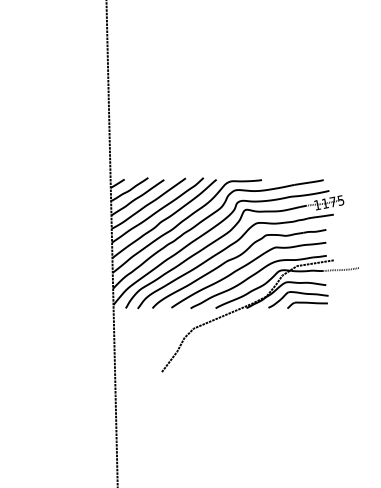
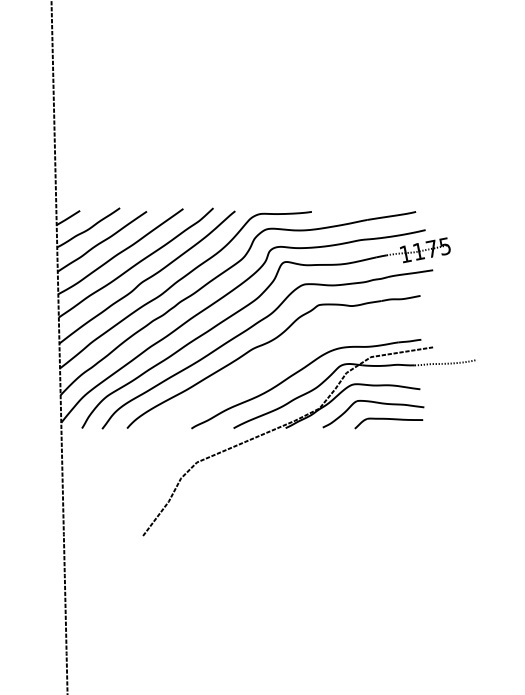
curve: (244, 267) -> (282, 359), removed

